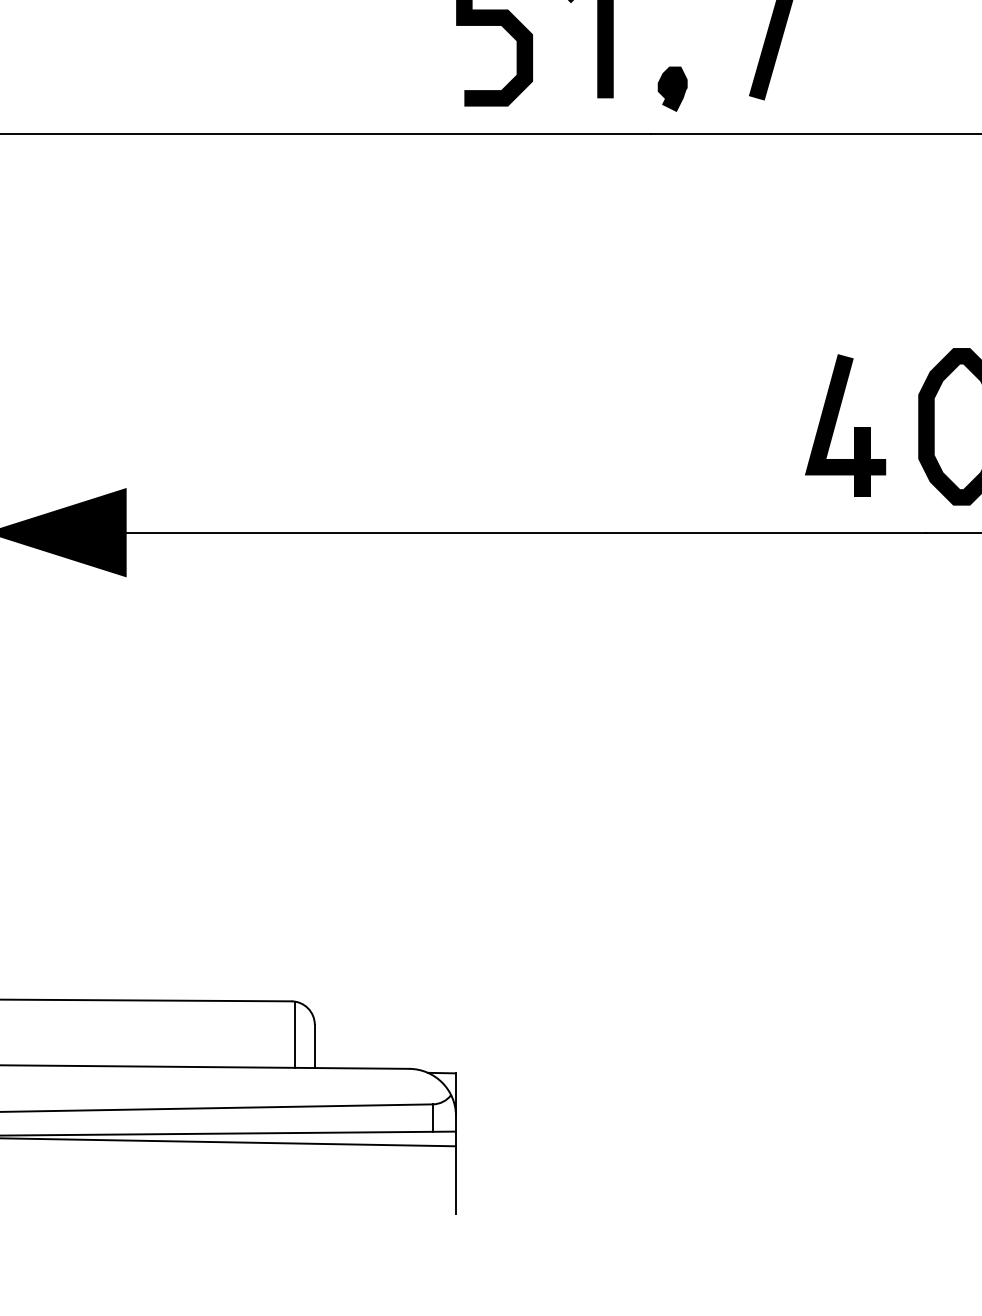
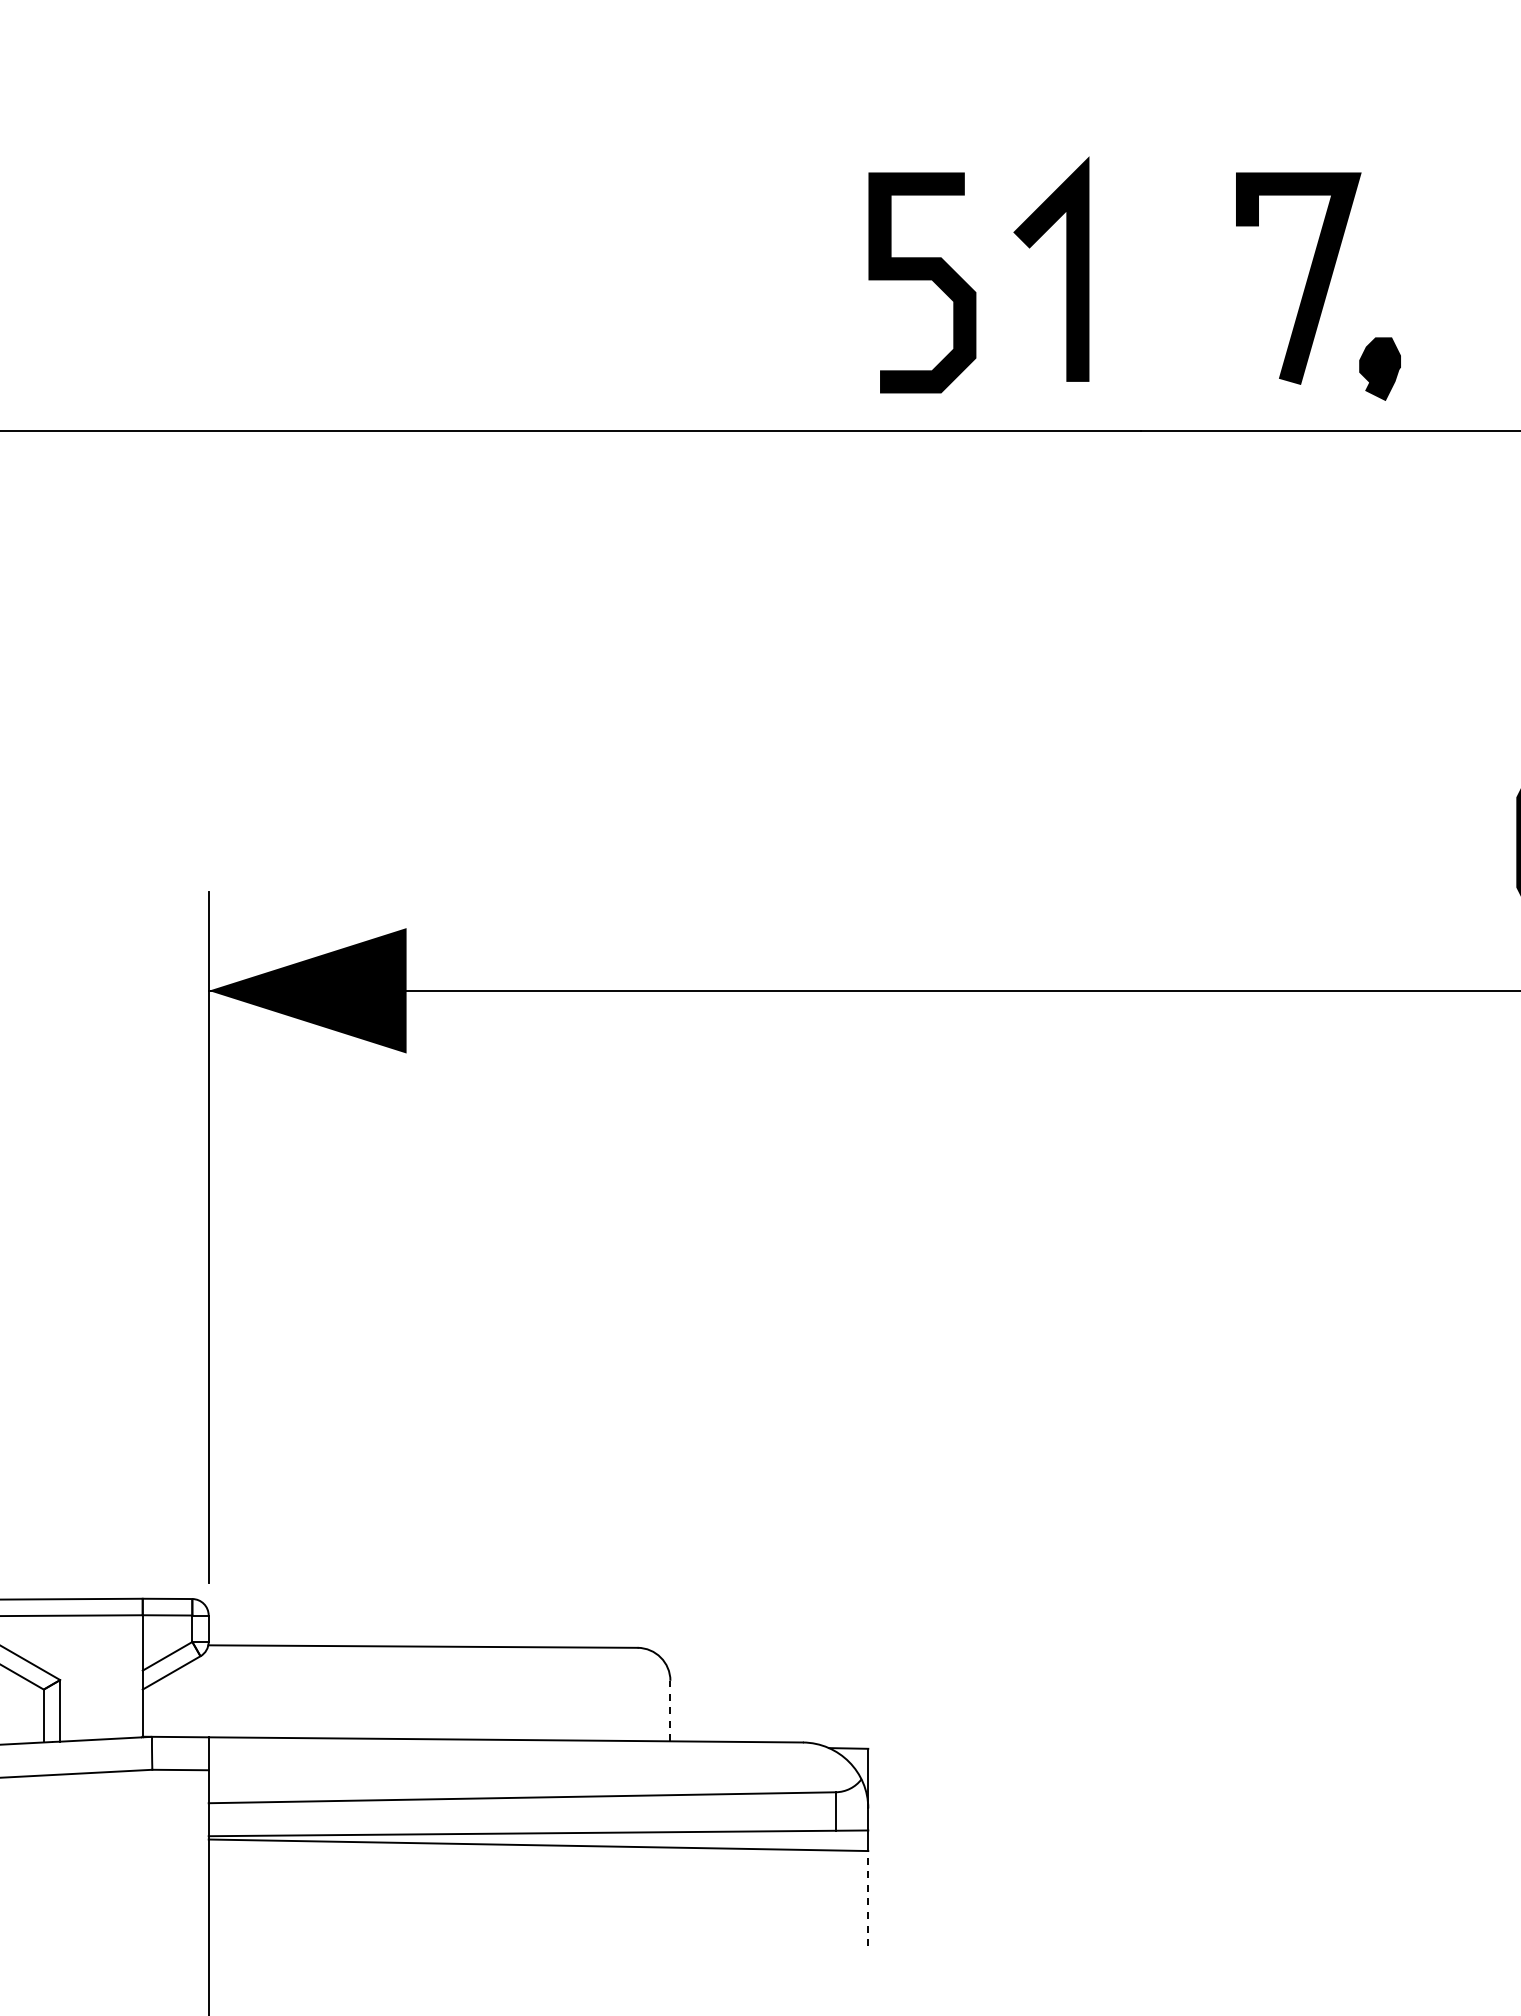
part: (672, 88) -> (1379, 368), moved
part: (854, 426) -> (1427, 842), removed
line: (294, 1034) -> (642, 1694), removed
line: (314, 1046) -> (670, 1710), solid -> dashed
line: (456, 1180) -> (868, 1898), solid -> dashed

